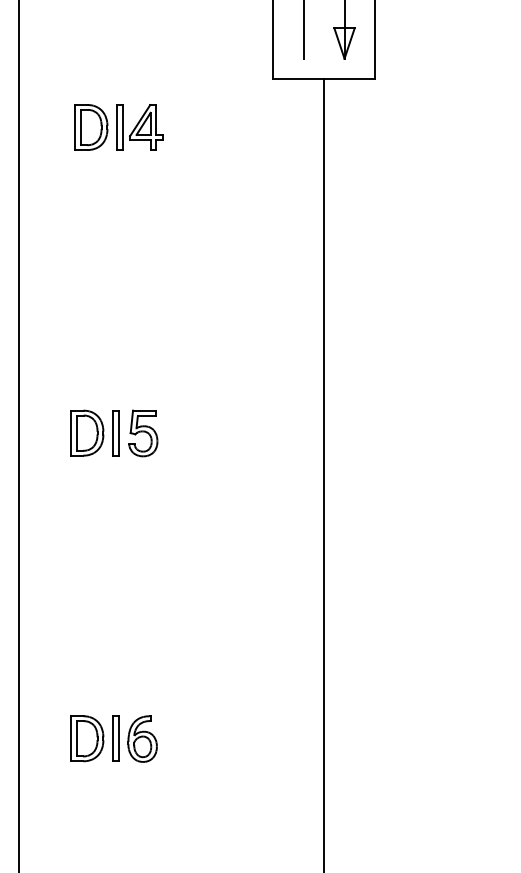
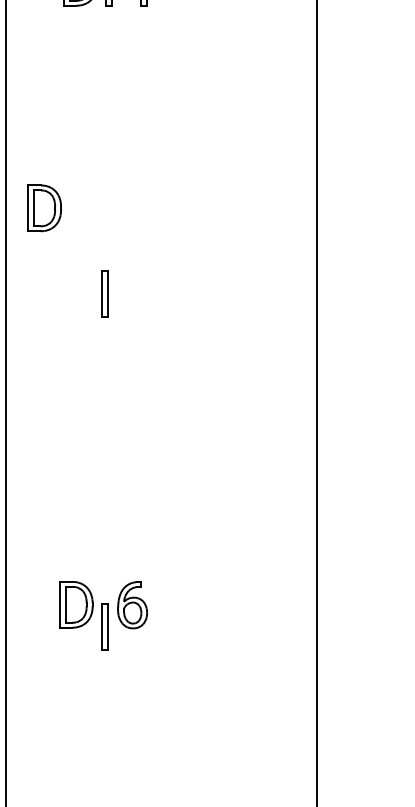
part: (87, 432) -> (44, 207), moved
part: (143, 433) -> (133, 294), removed
part: (115, 738) -> (104, 626), moved

